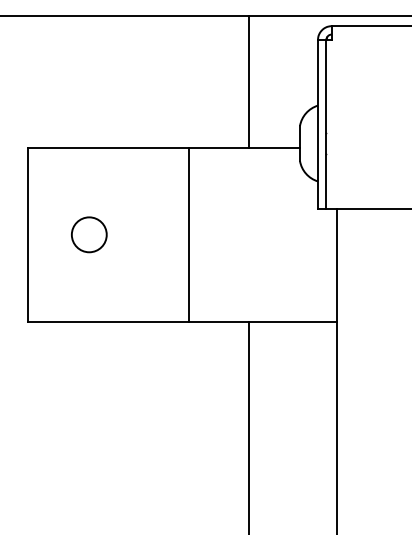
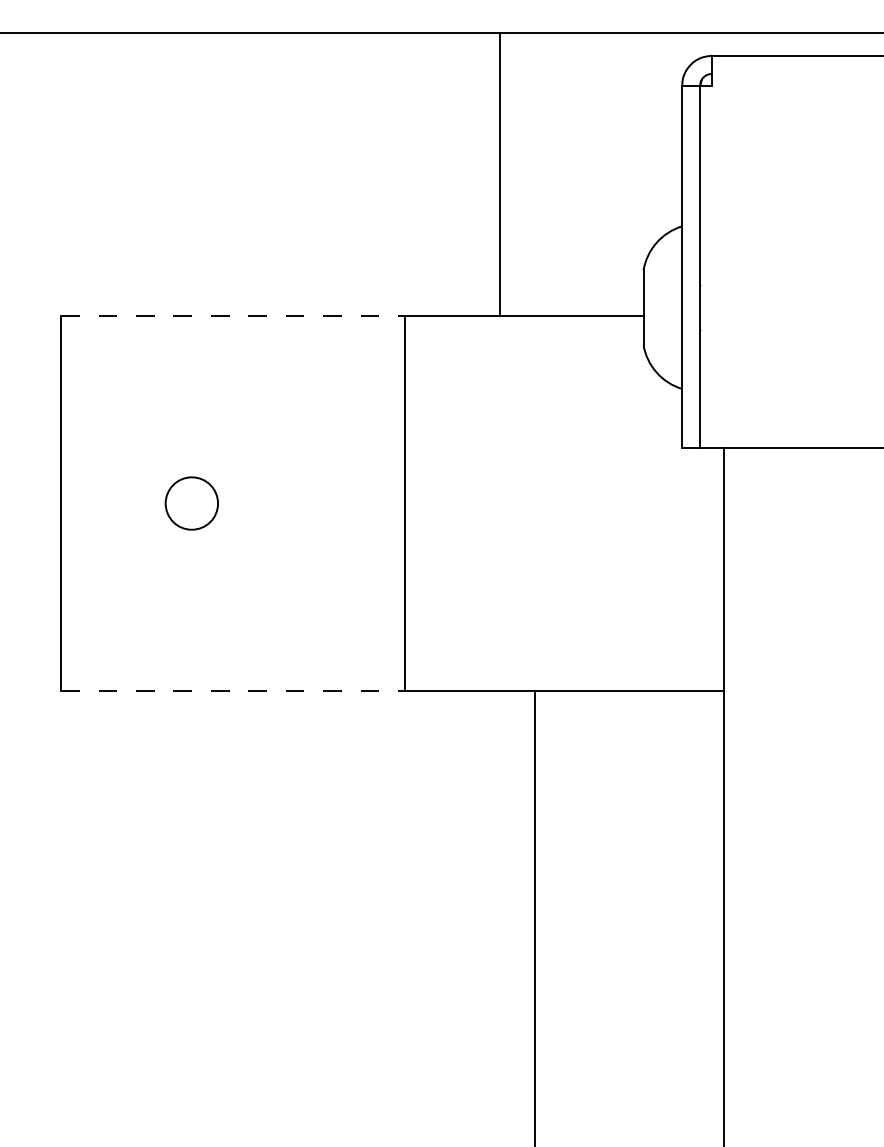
line: (249, 81) -> (500, 174), moved
line: (109, 147) -> (235, 316), solid -> dashed
circle: (89, 234) -> (192, 502), size x0.7
line: (109, 322) -> (235, 691), solid -> dashed

